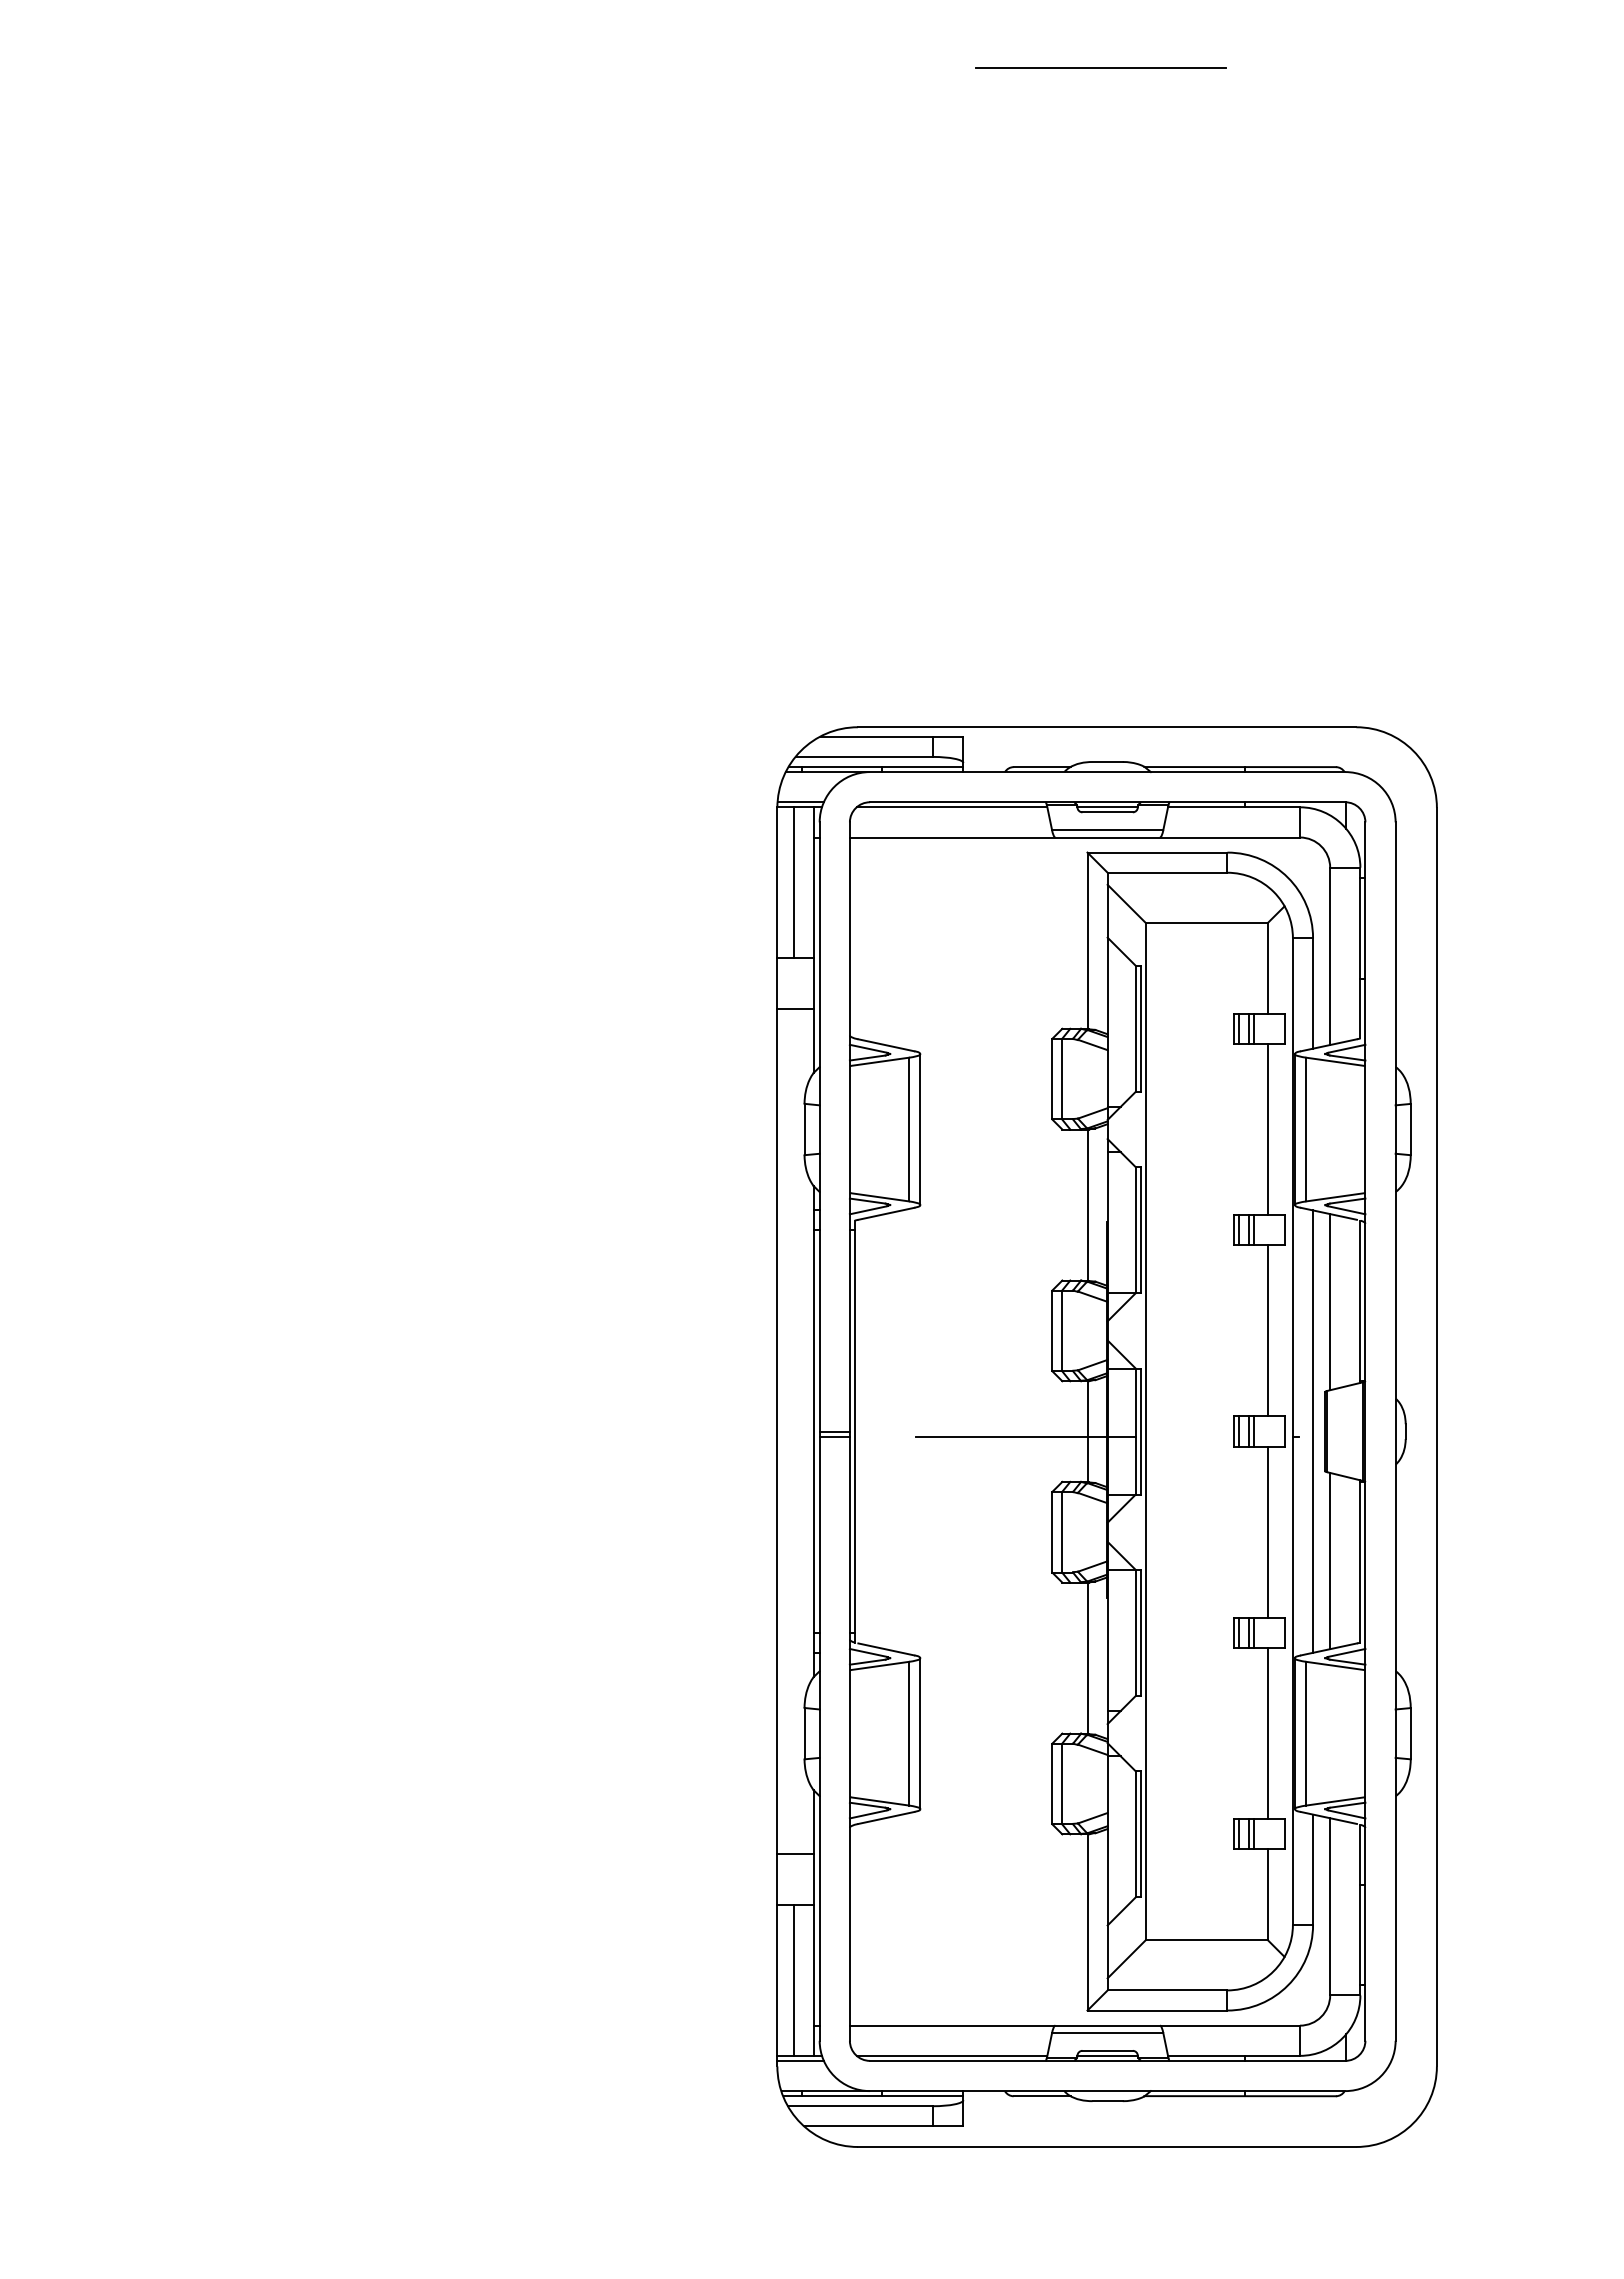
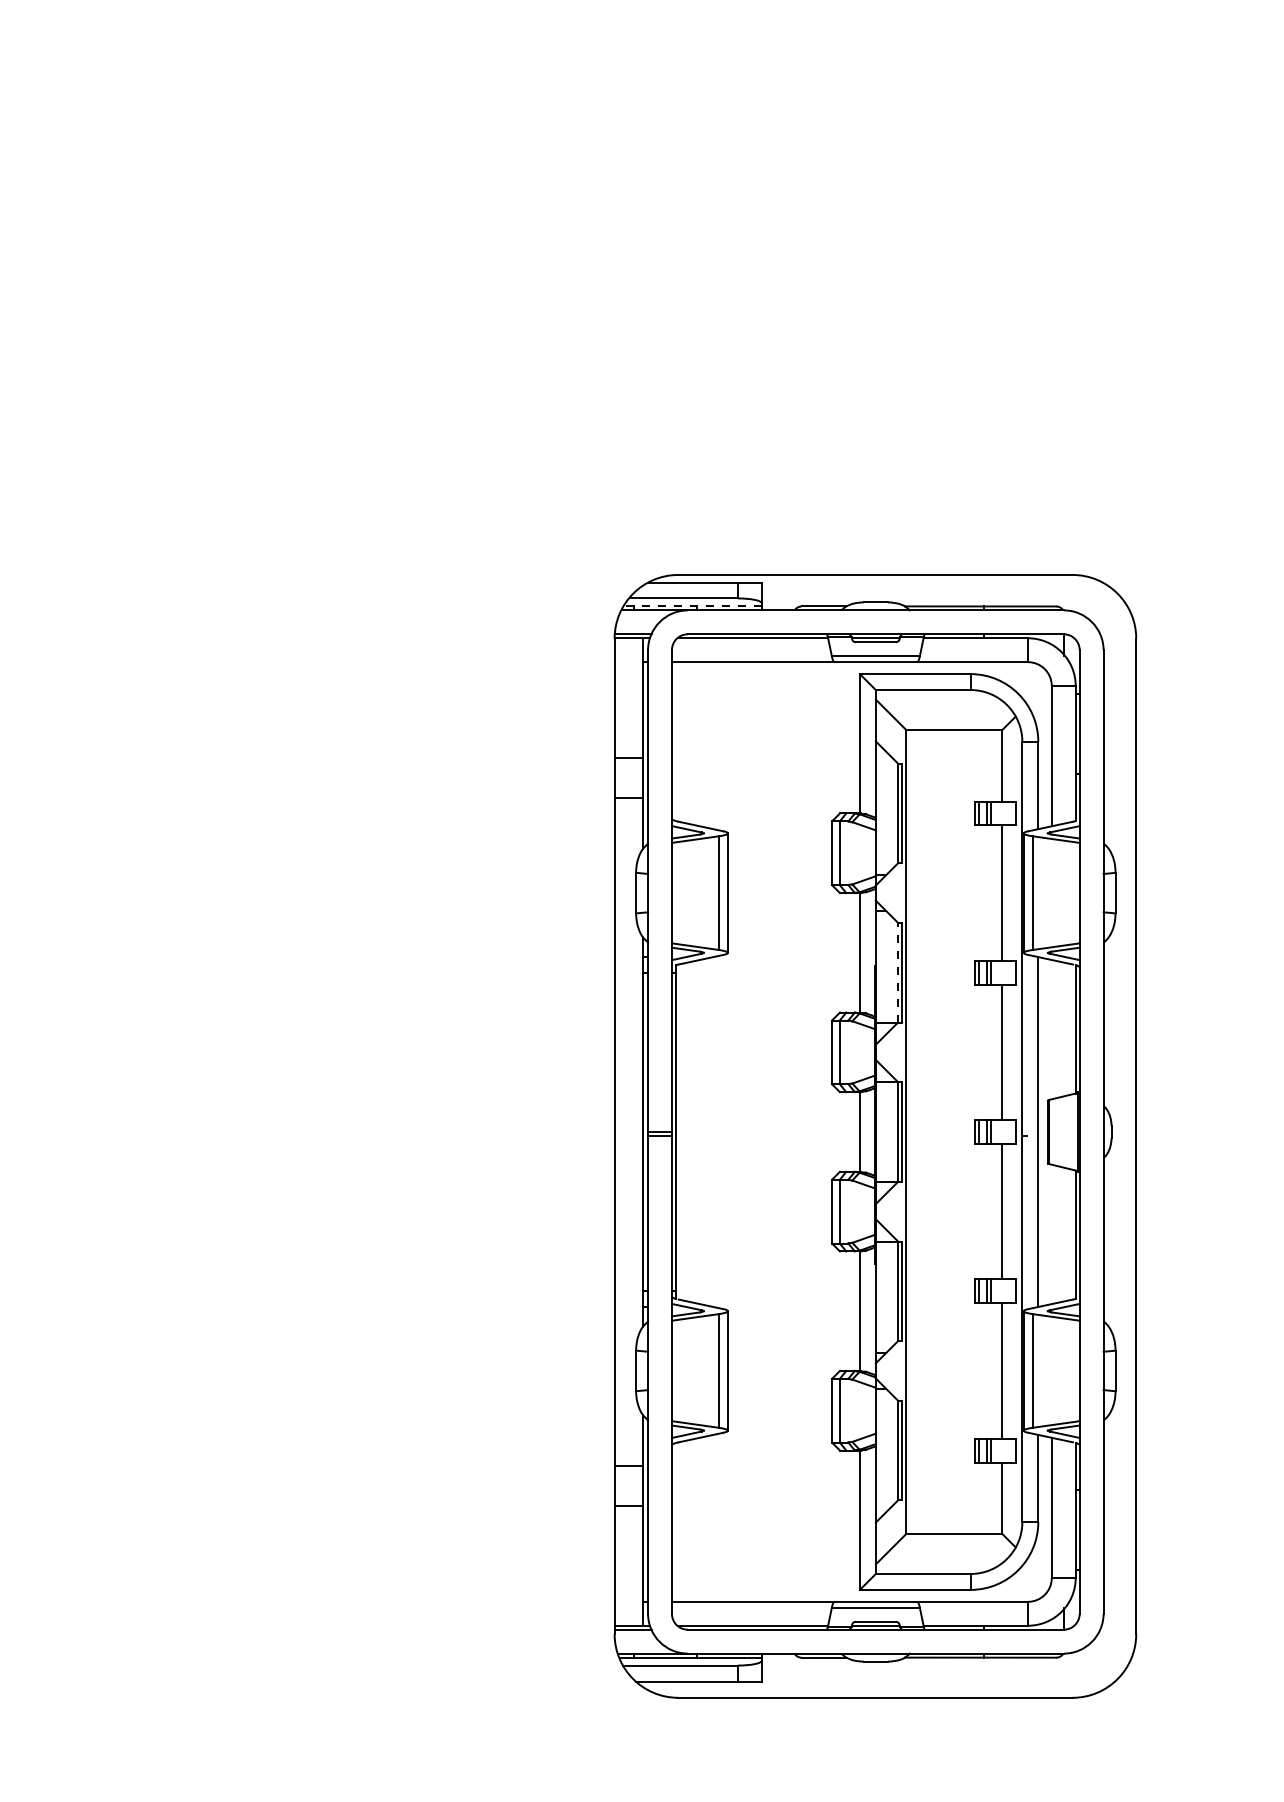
line: (1101, 68) -> (870, 53), removed
line: (875, 767) -> (692, 606), solid -> dashed
line: (793, 882) -> (627, 697), removed
line: (1135, 1230) -> (897, 972), solid -> dashed
line: (1330, 1302) -> (1052, 1029), removed
line: (1025, 1436) -> (810, 1135), removed
line: (1330, 1560) -> (1052, 1233), removed
line: (793, 1979) -> (627, 1565), removed

